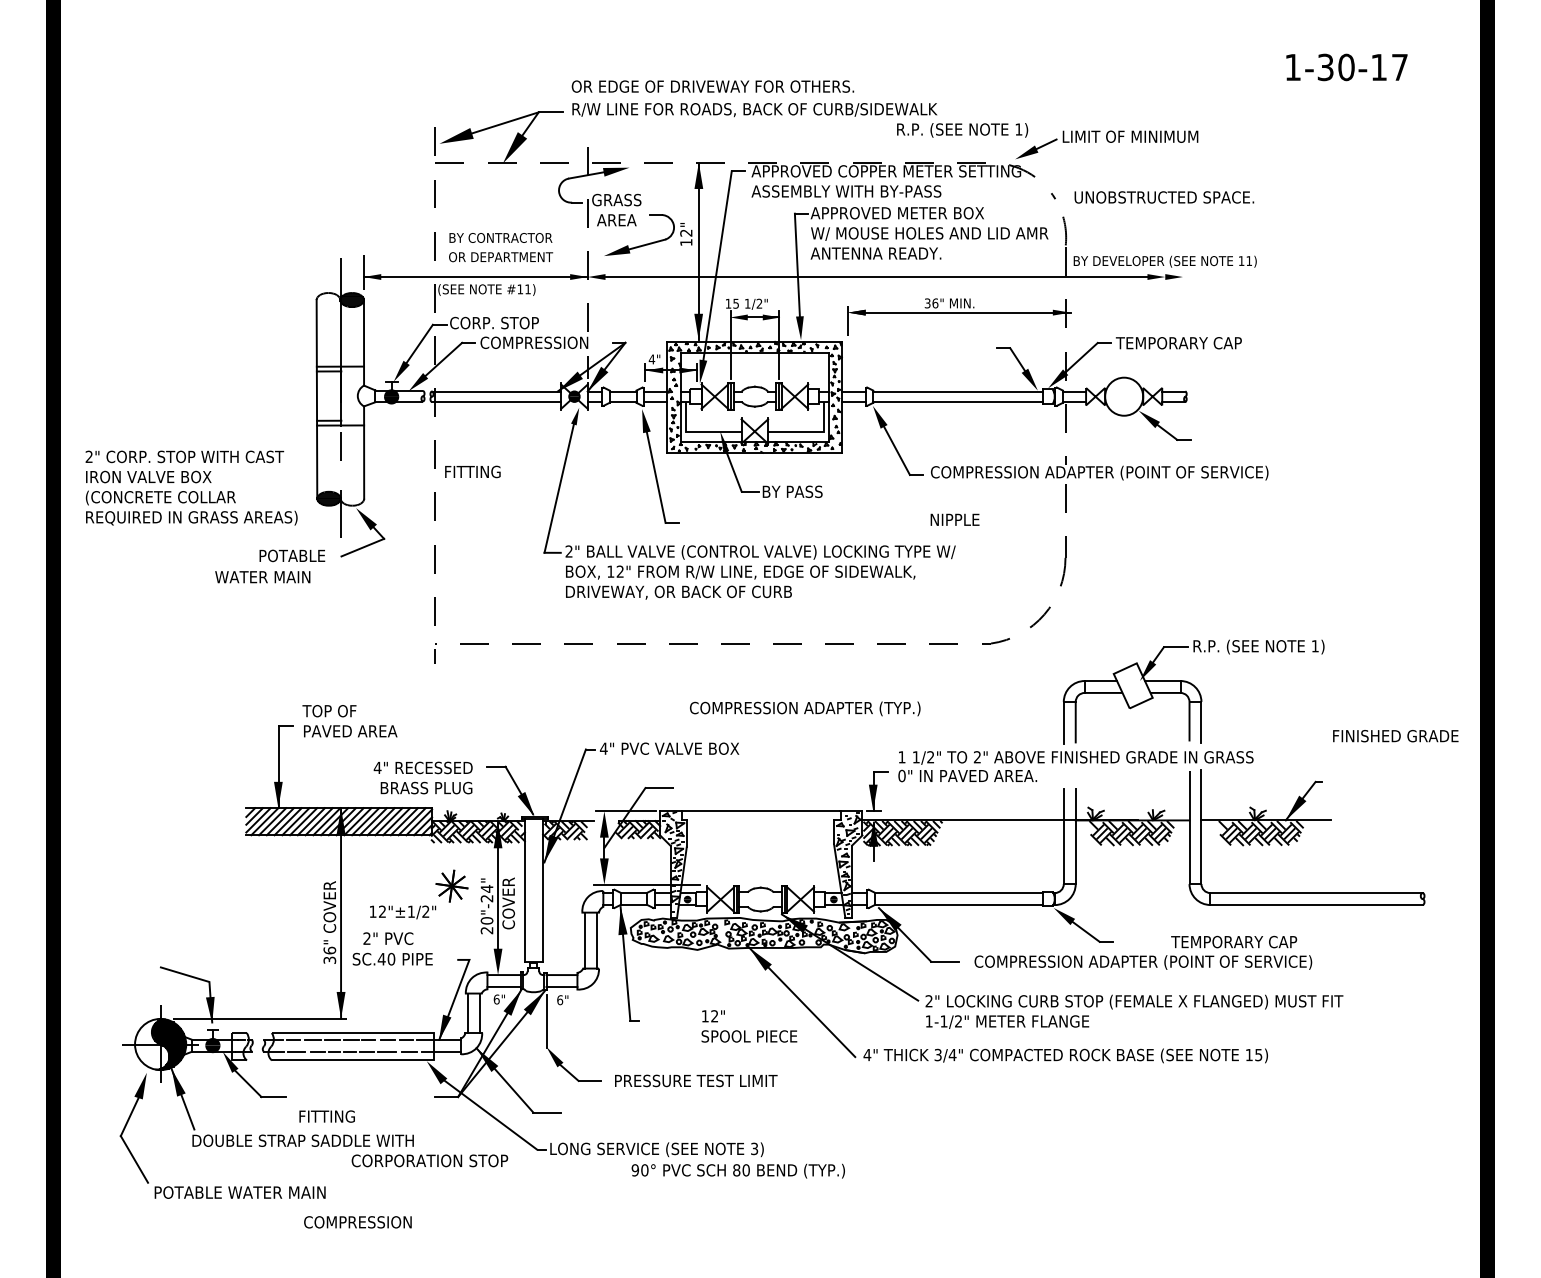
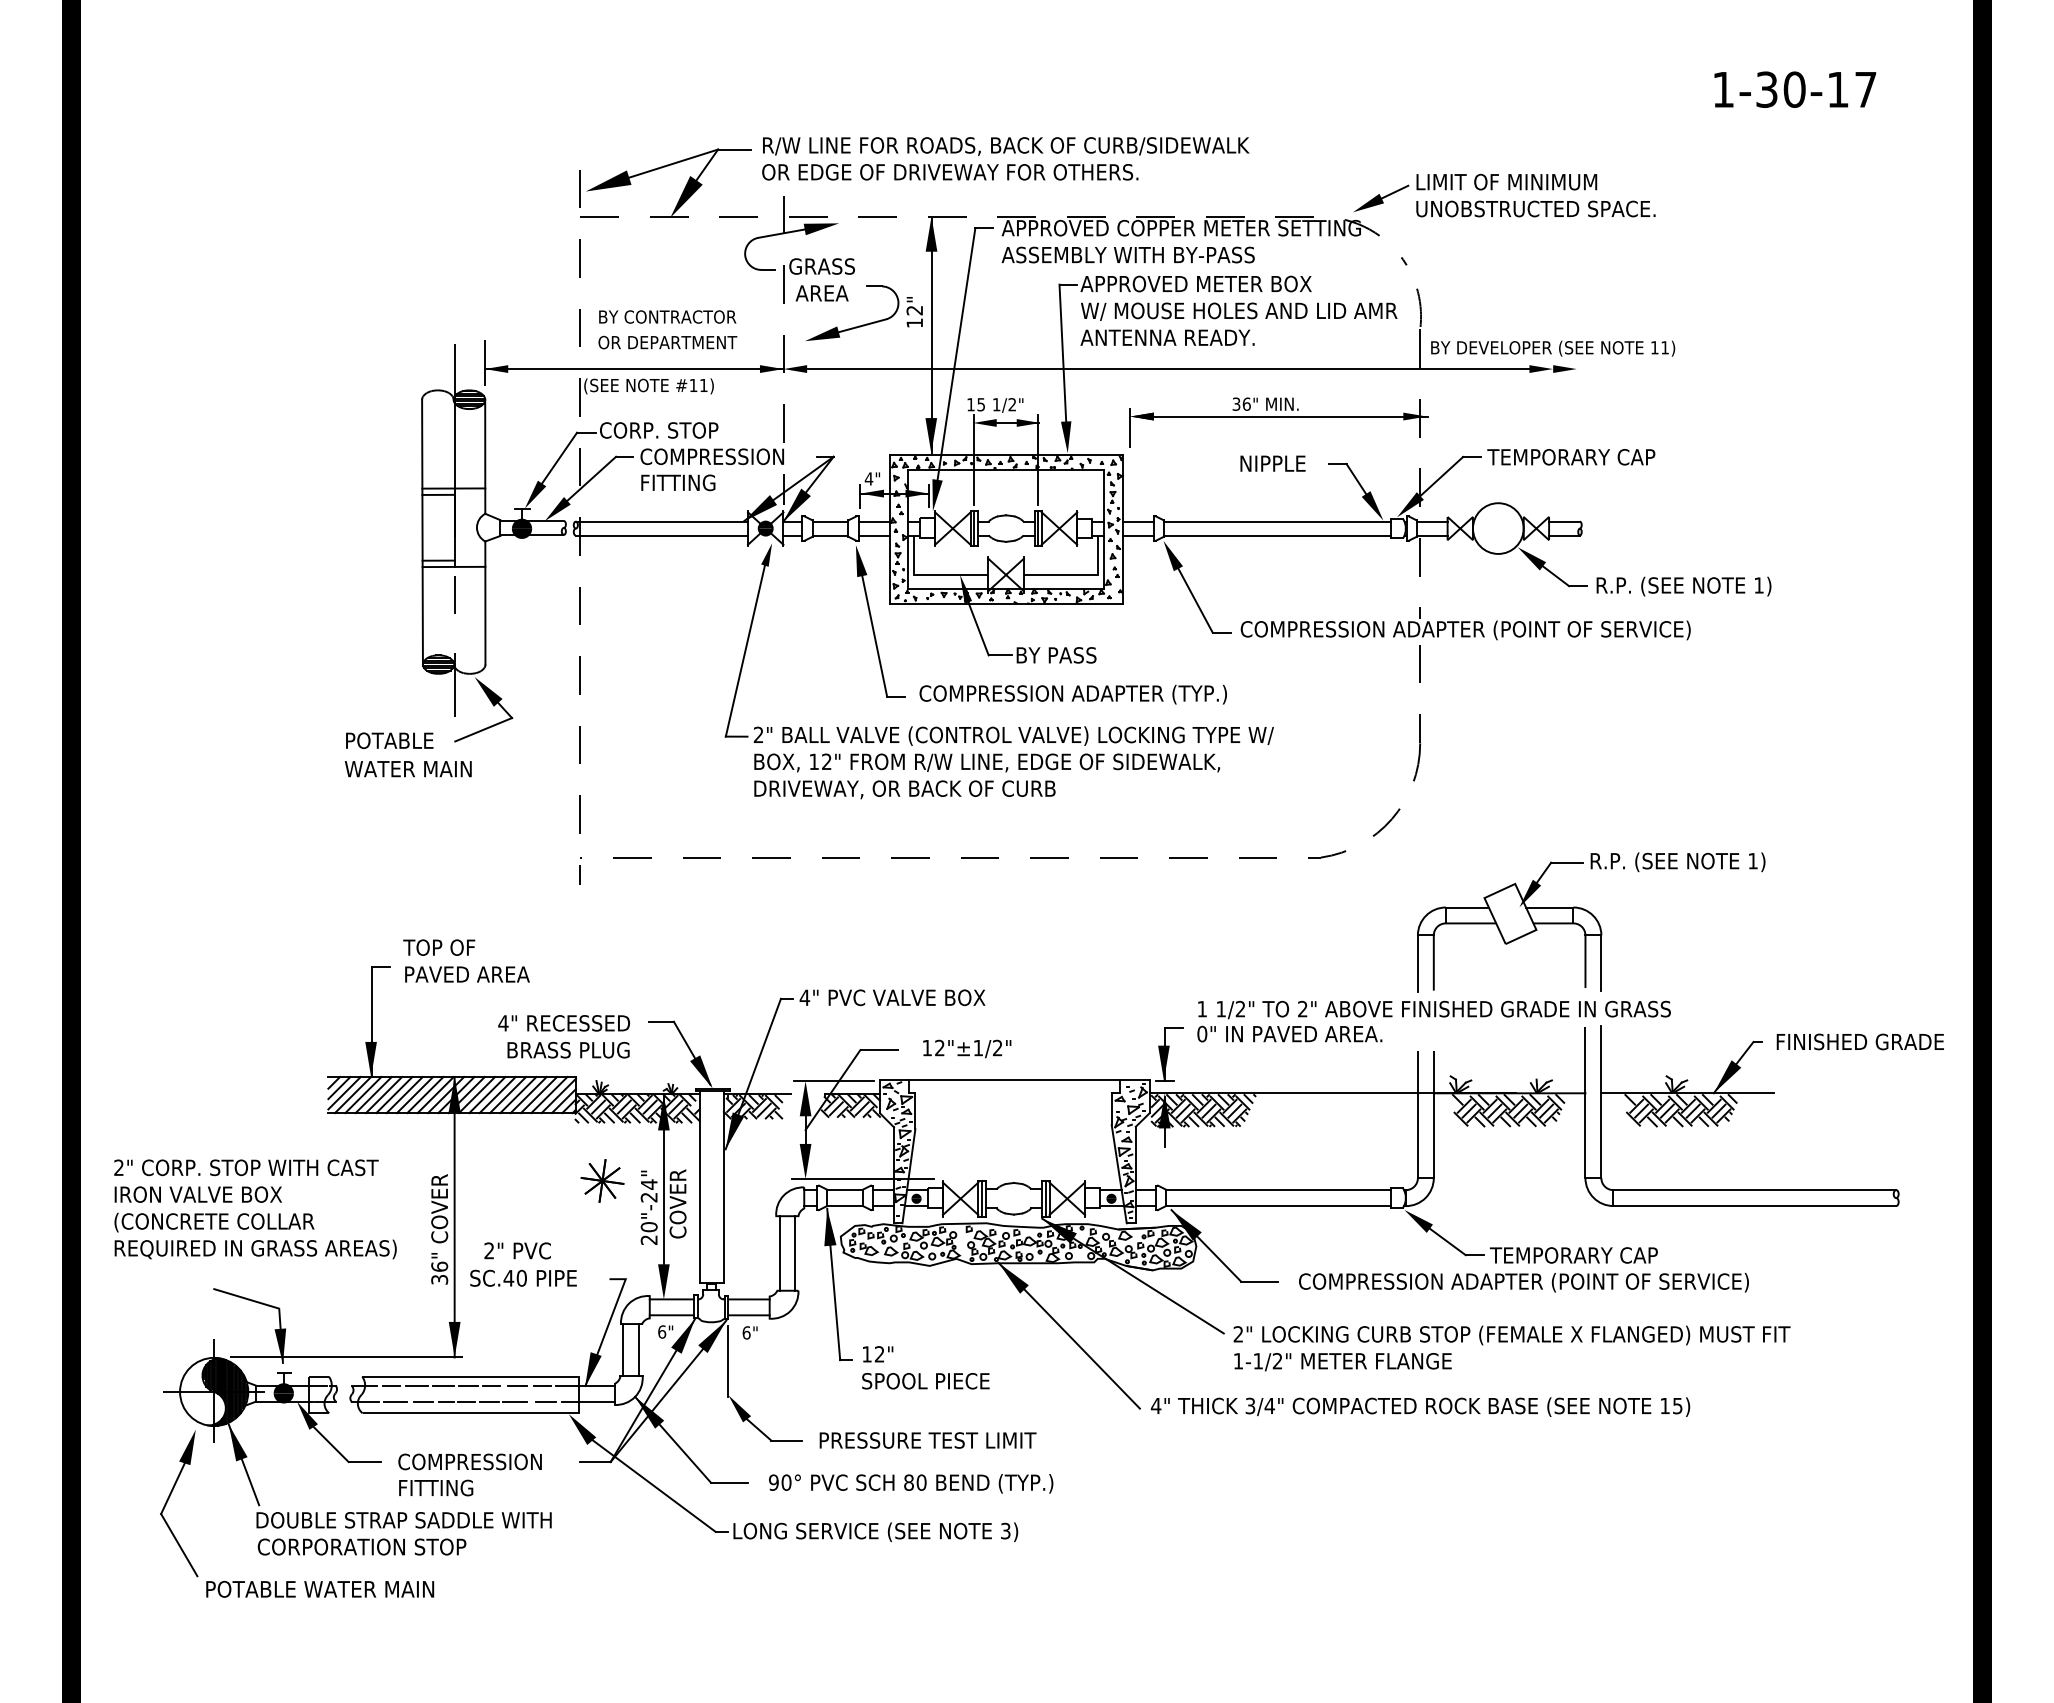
text: (713, 86) -> (950, 172), moved
text: (962, 130) -> (1683, 586), moved
text: (1164, 197) -> (1535, 208), moved
text: (473, 471) -> (678, 482), moved
text: (191, 488) -> (255, 1209), moved
text: (954, 519) -> (1272, 463), moved
text: (262, 577) -> (407, 769), moved
text: (804, 708) -> (1072, 694), moved
text: (1395, 735) -> (1859, 1041), moved
text: (403, 912) -> (967, 1048), moved
text: (1233, 942) -> (1573, 1255), moved
text: (749, 1026) -> (925, 1367), moved
text: (429, 1160) -> (361, 1546), moved
text: (738, 1170) -> (911, 1483), moved
text: (357, 1221) -> (469, 1461), moved

